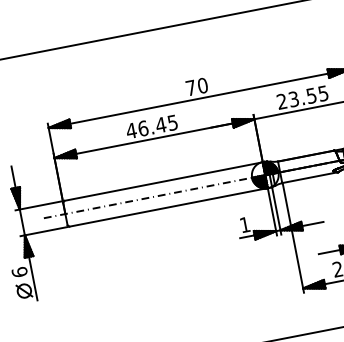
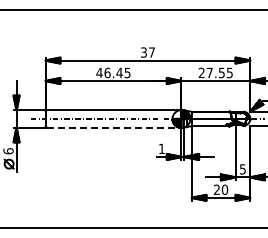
text: (197, 86) -> (148, 52), 70 -> 37
text: (293, 98) -> (209, 72), 23.55 -> 27.55
line: (169, 206) -> (114, 127), solid -> dashed

